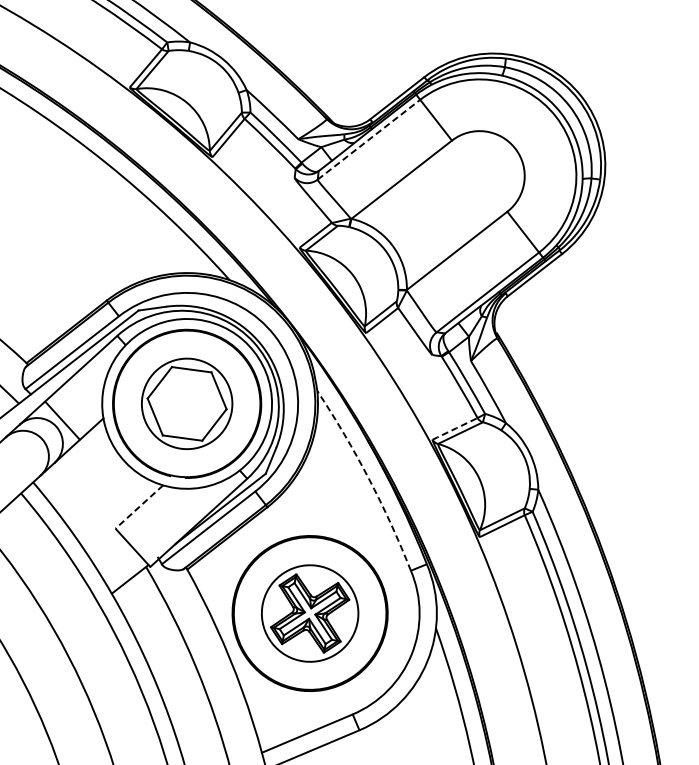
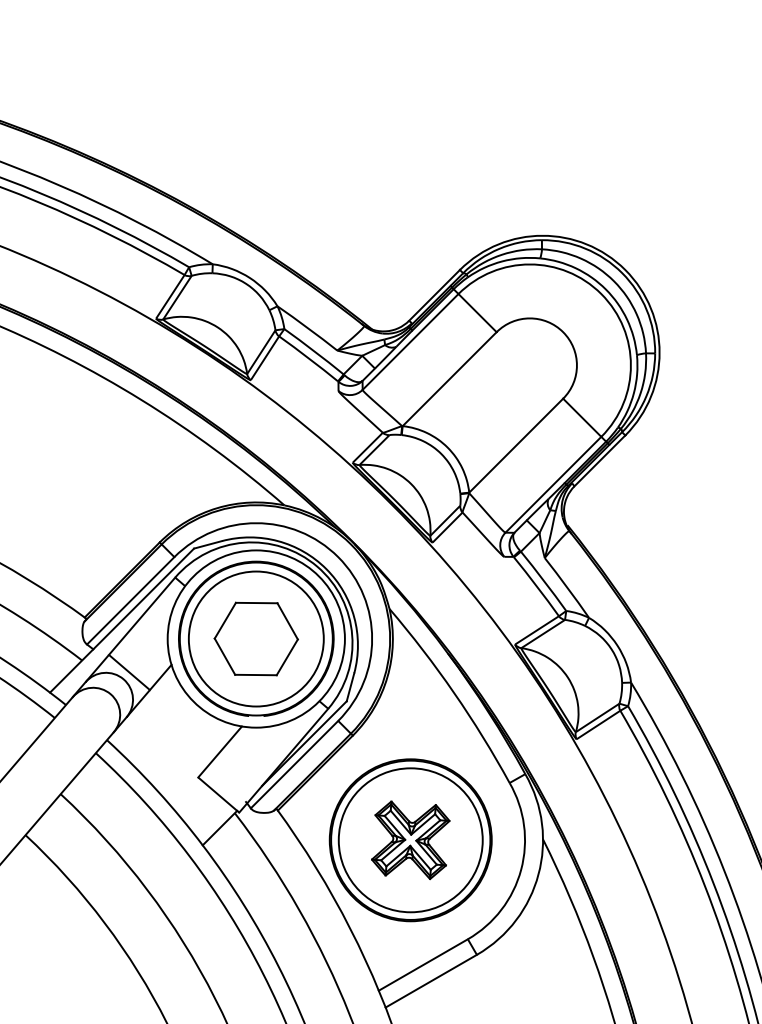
line: (368, 139) -> (410, 341), dashed -> solid
circle: (186, 403) -> (255, 638), size x1.43
line: (454, 428) -> (536, 630), dashed -> solid
arc: (369, 478) -> (454, 692), dashed -> solid
line: (139, 507) -> (220, 752), dashed -> solid
circle: (309, 613) -> (410, 840), size x1.43

